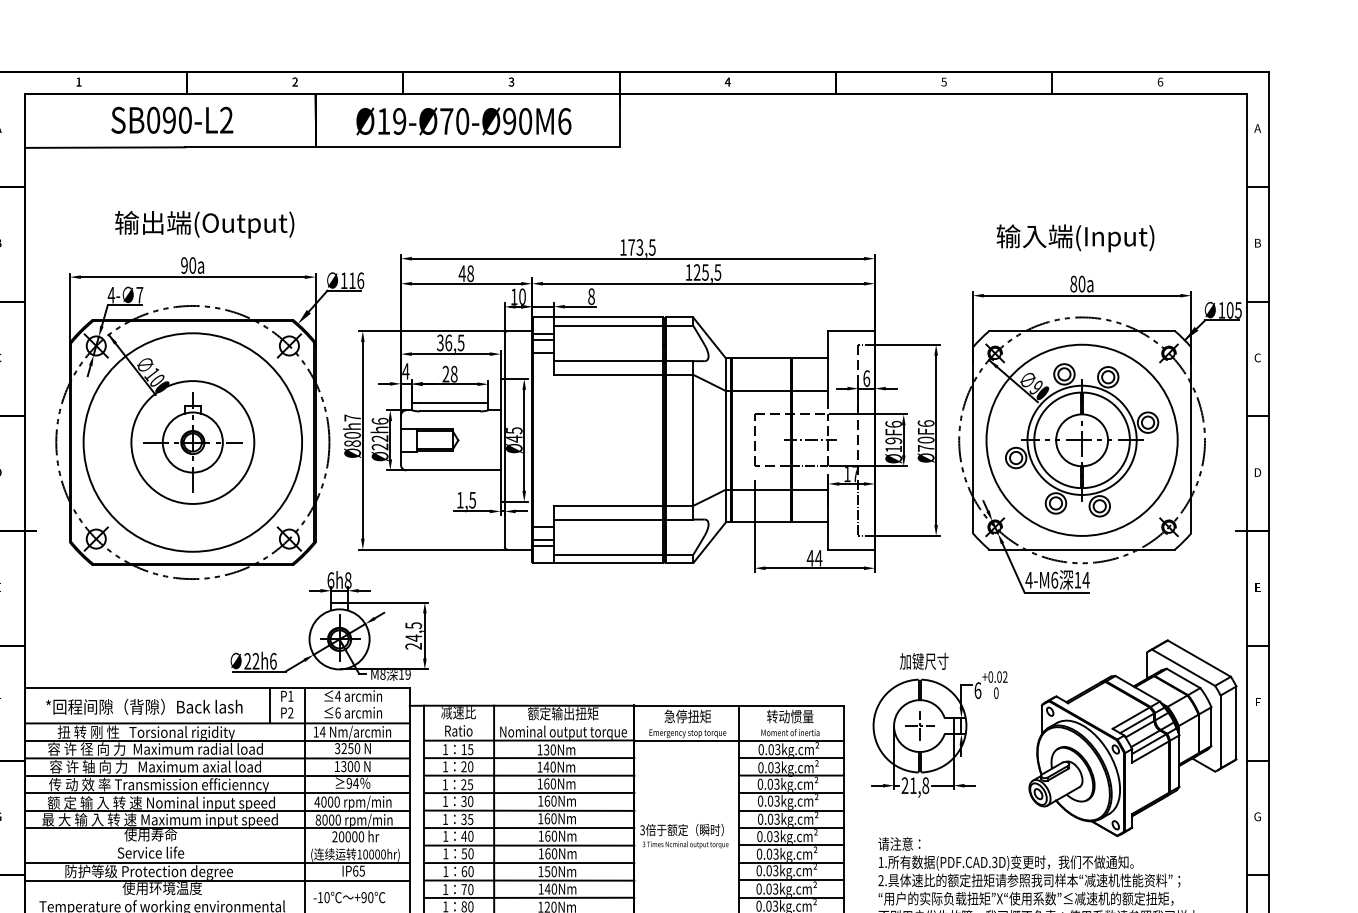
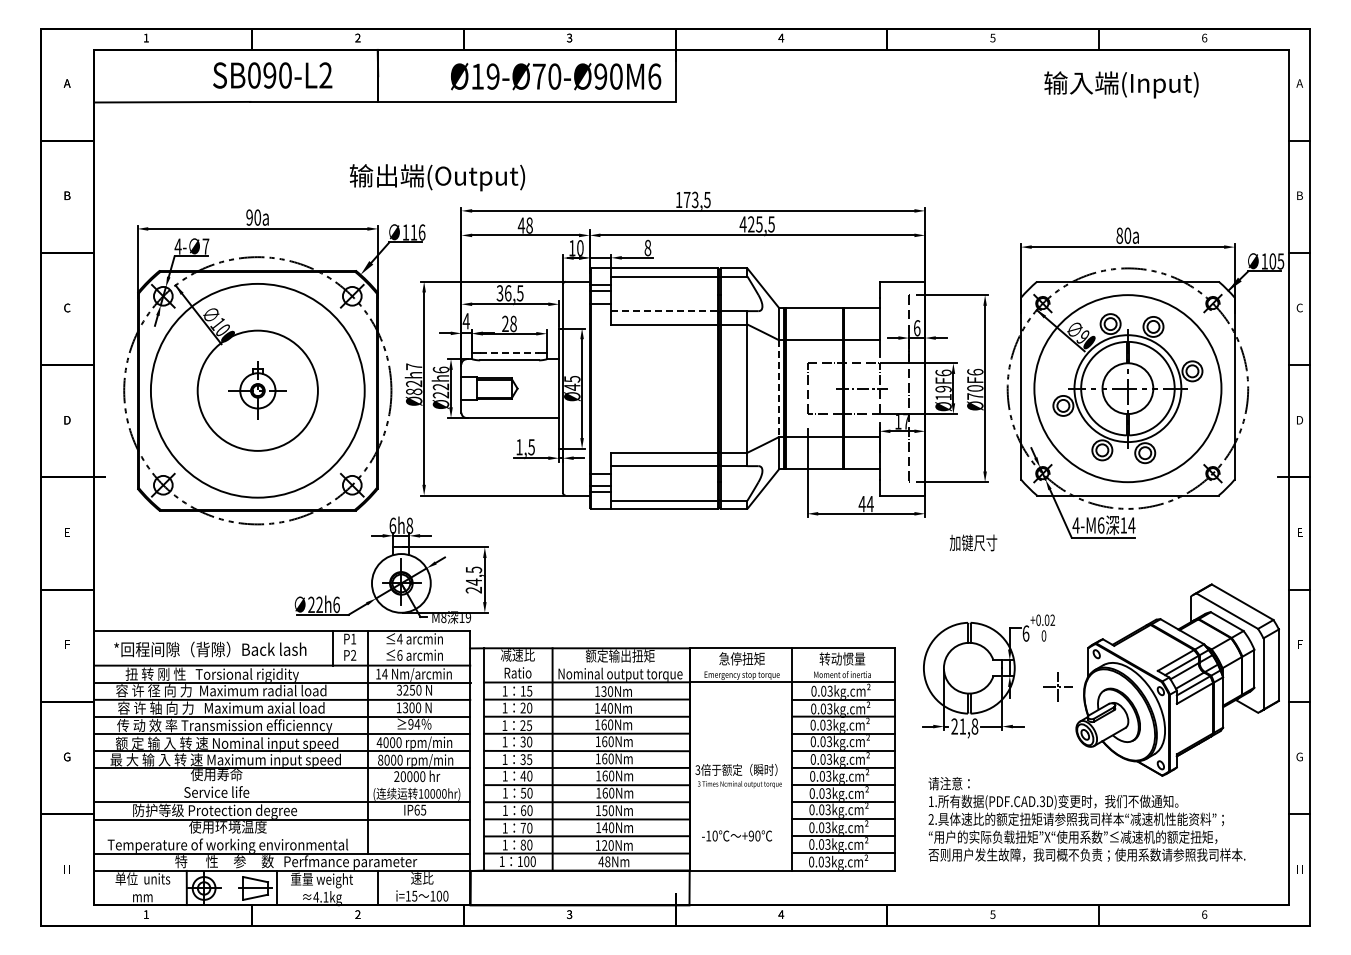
text: (172, 120) -> (272, 75), moved
text: (464, 121) -> (556, 76), moved
text: (204, 224) -> (437, 177), moved
text: (1075, 237) -> (1121, 84), moved
text: (688, 272) -> (742, 224), 125,5 -> 425,5
line: (609, 361) -> (665, 311), solid -> dashed
line: (451, 403) -> (510, 352), solid -> dashed
text: (352, 435) -> (414, 383), Ø80 -> Ø82
line: (726, 441) -> (779, 389), solid -> dashed
part: (192, 442) -> (257, 390), size x0.6
text: (924, 660) -> (973, 542), moved
part: (919, 725) -> (1057, 686), moved
text: (348, 897) -> (736, 835), moved

